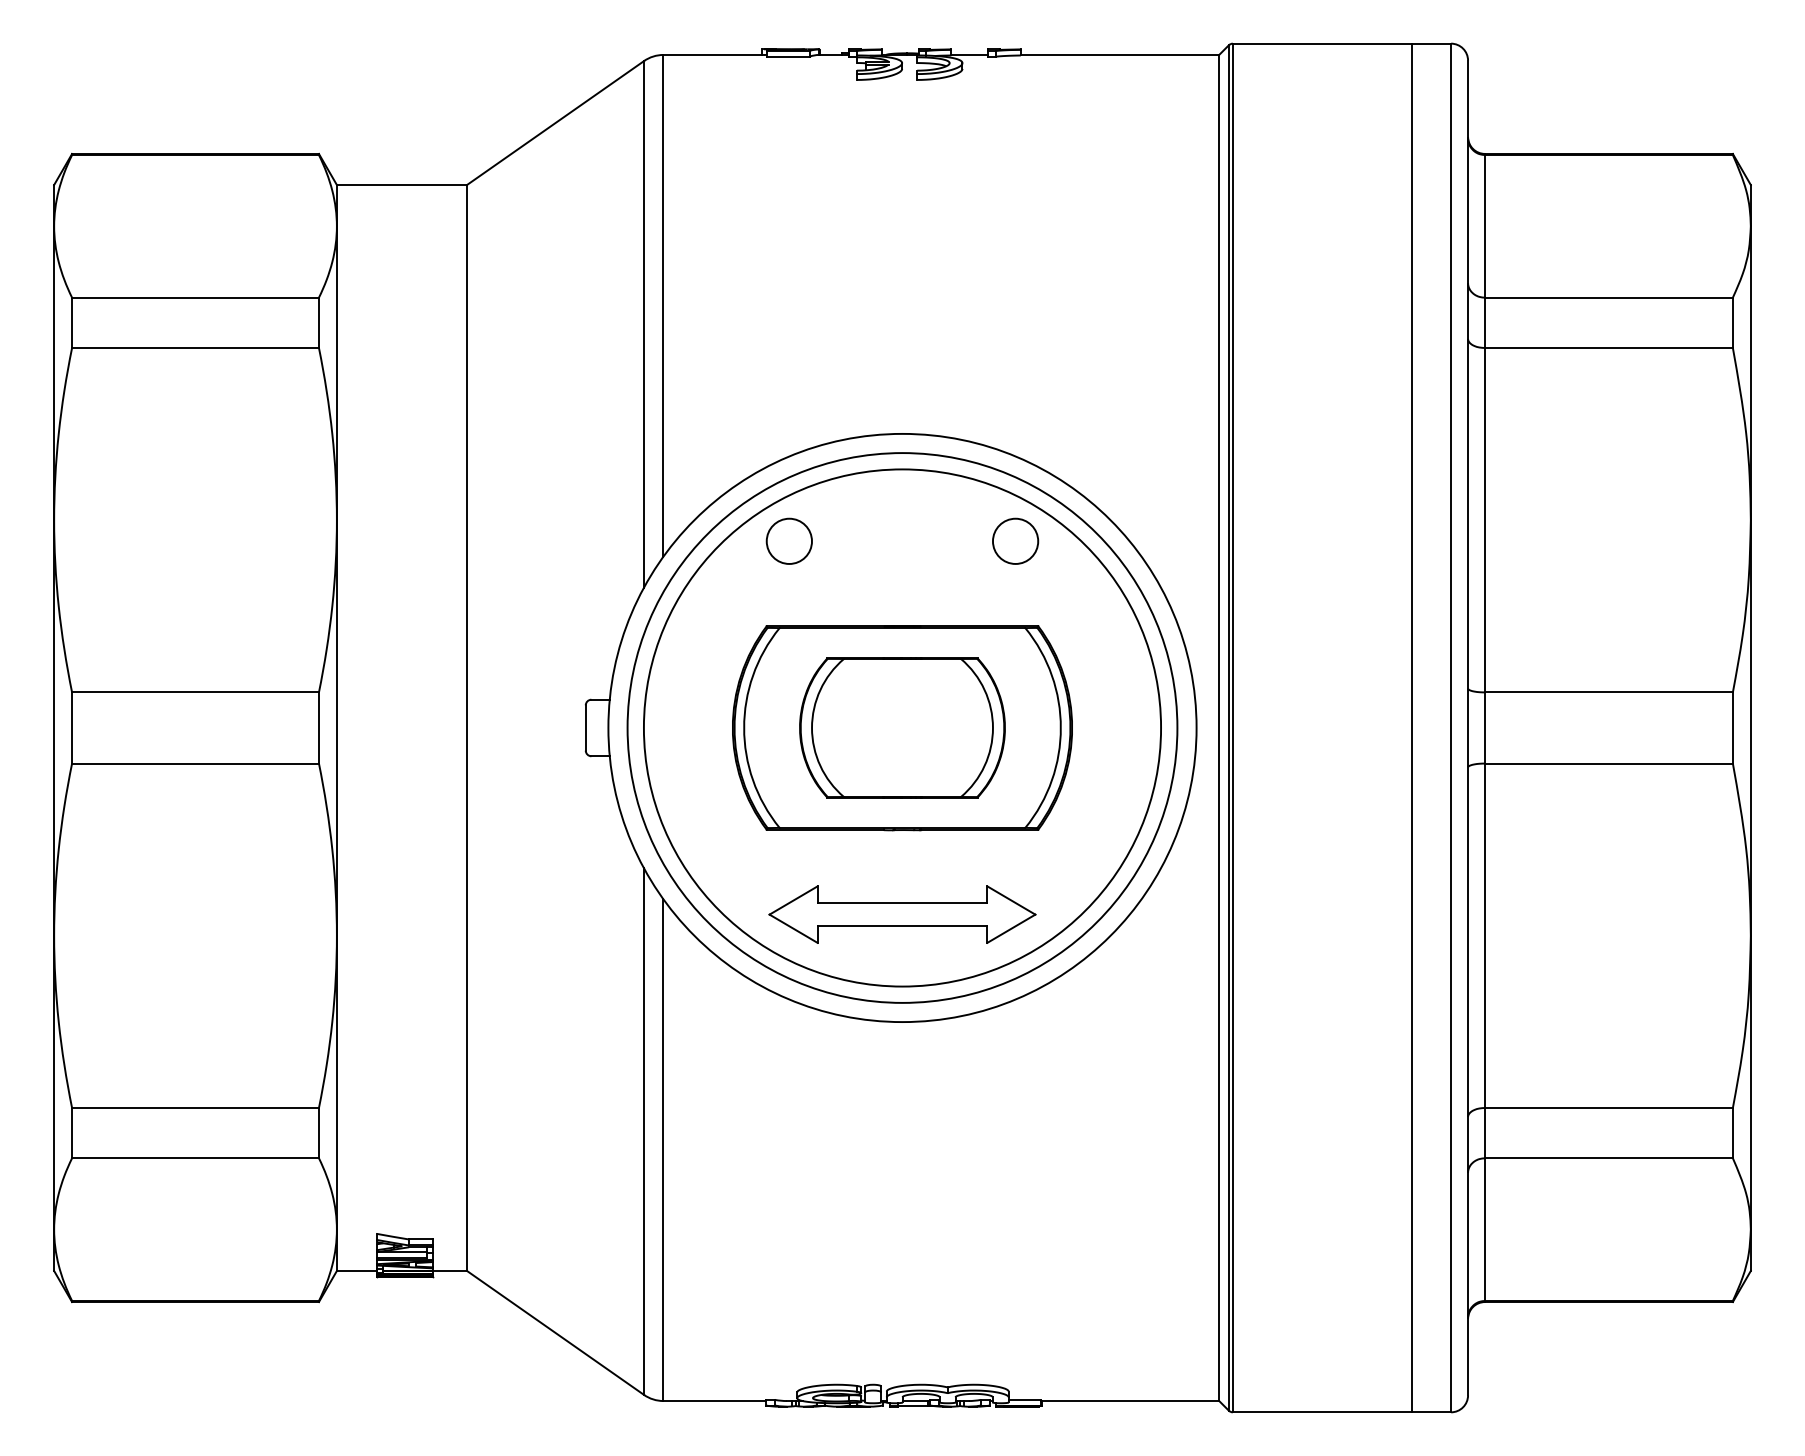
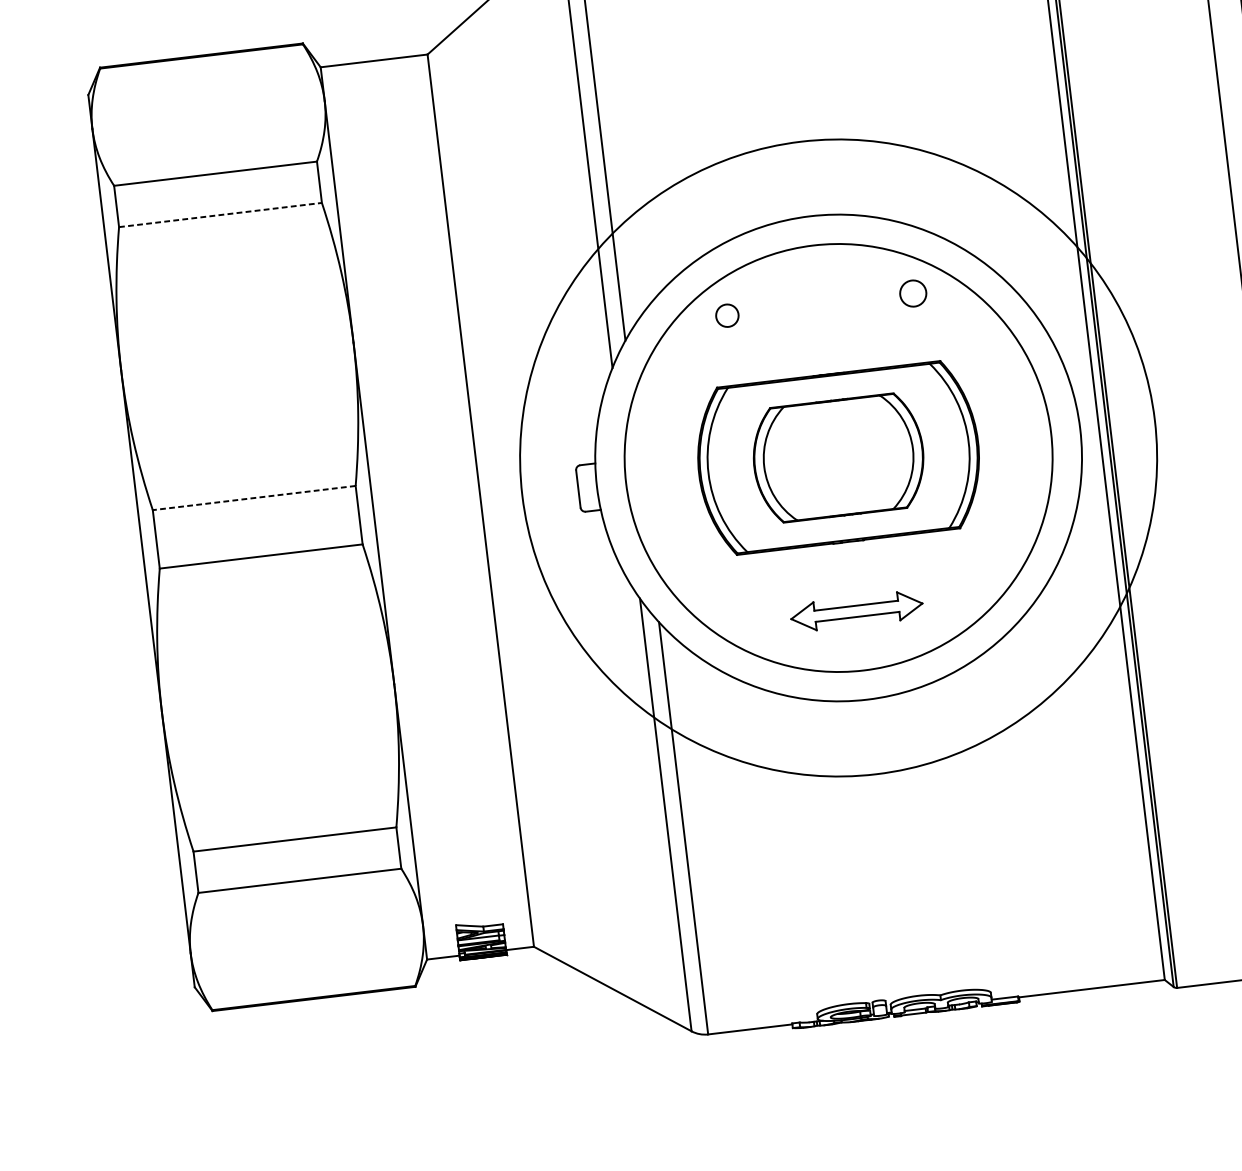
line: (196, 348) -> (221, 215), solid -> dashed
circle: (789, 540) -> (727, 315), size x0.6
circle: (1015, 540) -> (913, 292), size x0.7
line: (195, 692) -> (254, 498), solid -> dashed
circle: (902, 727) -> (838, 457), size x1.4
part: (902, 914) -> (856, 611), size x0.6

